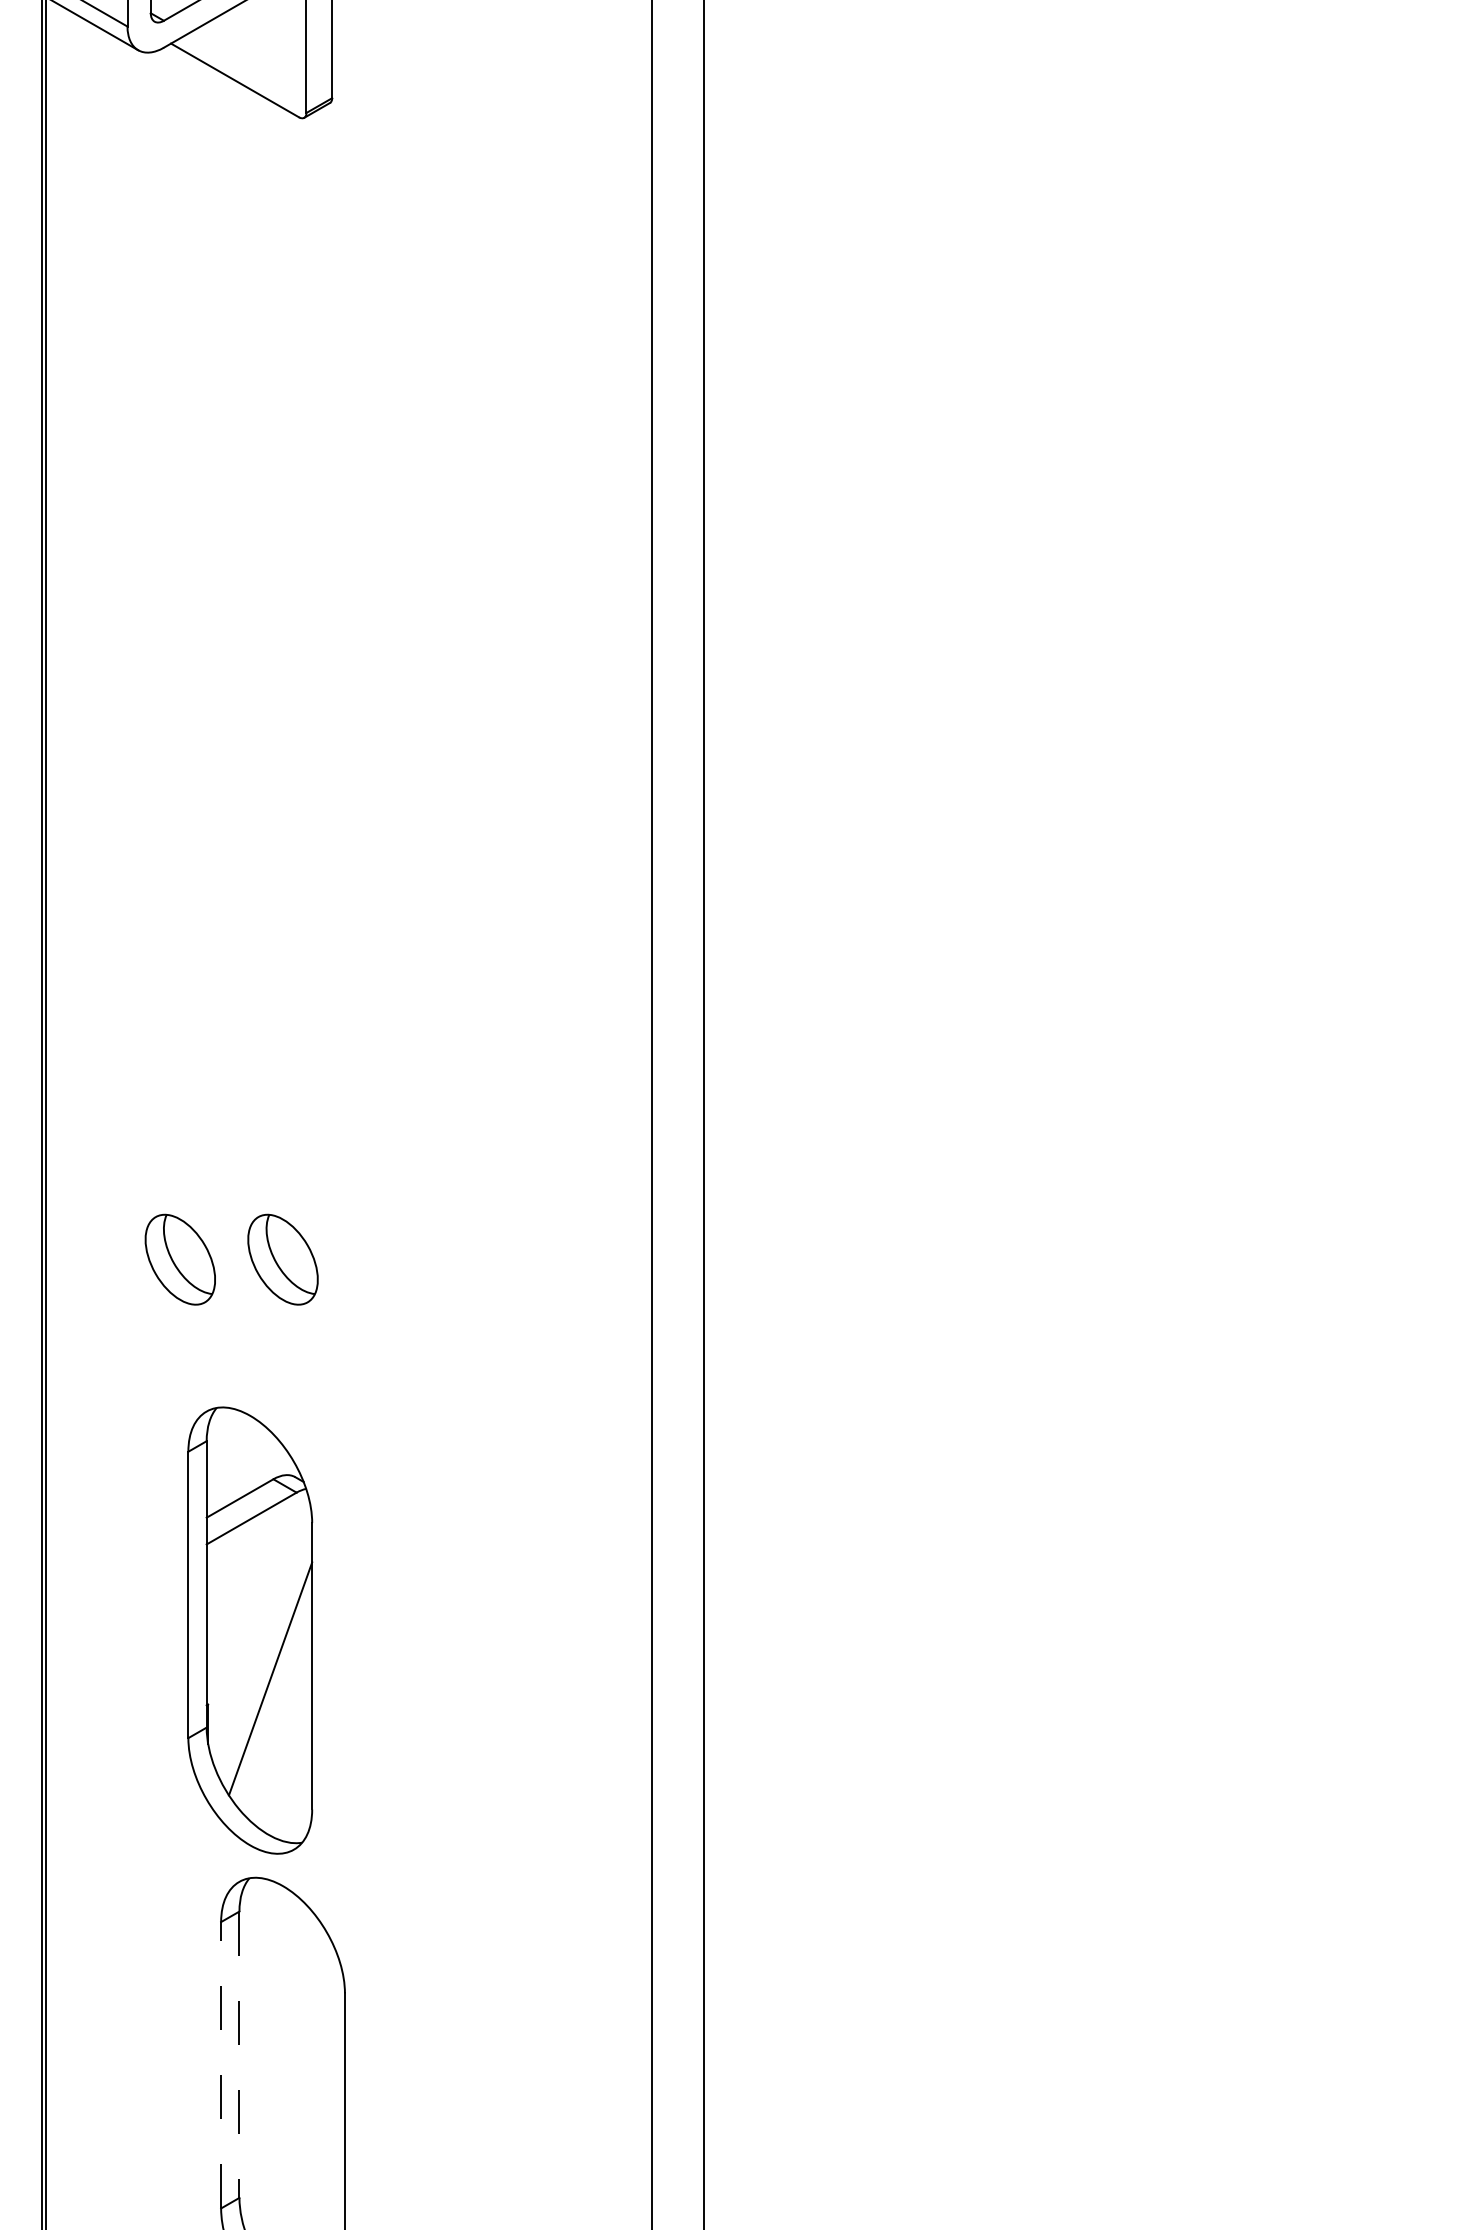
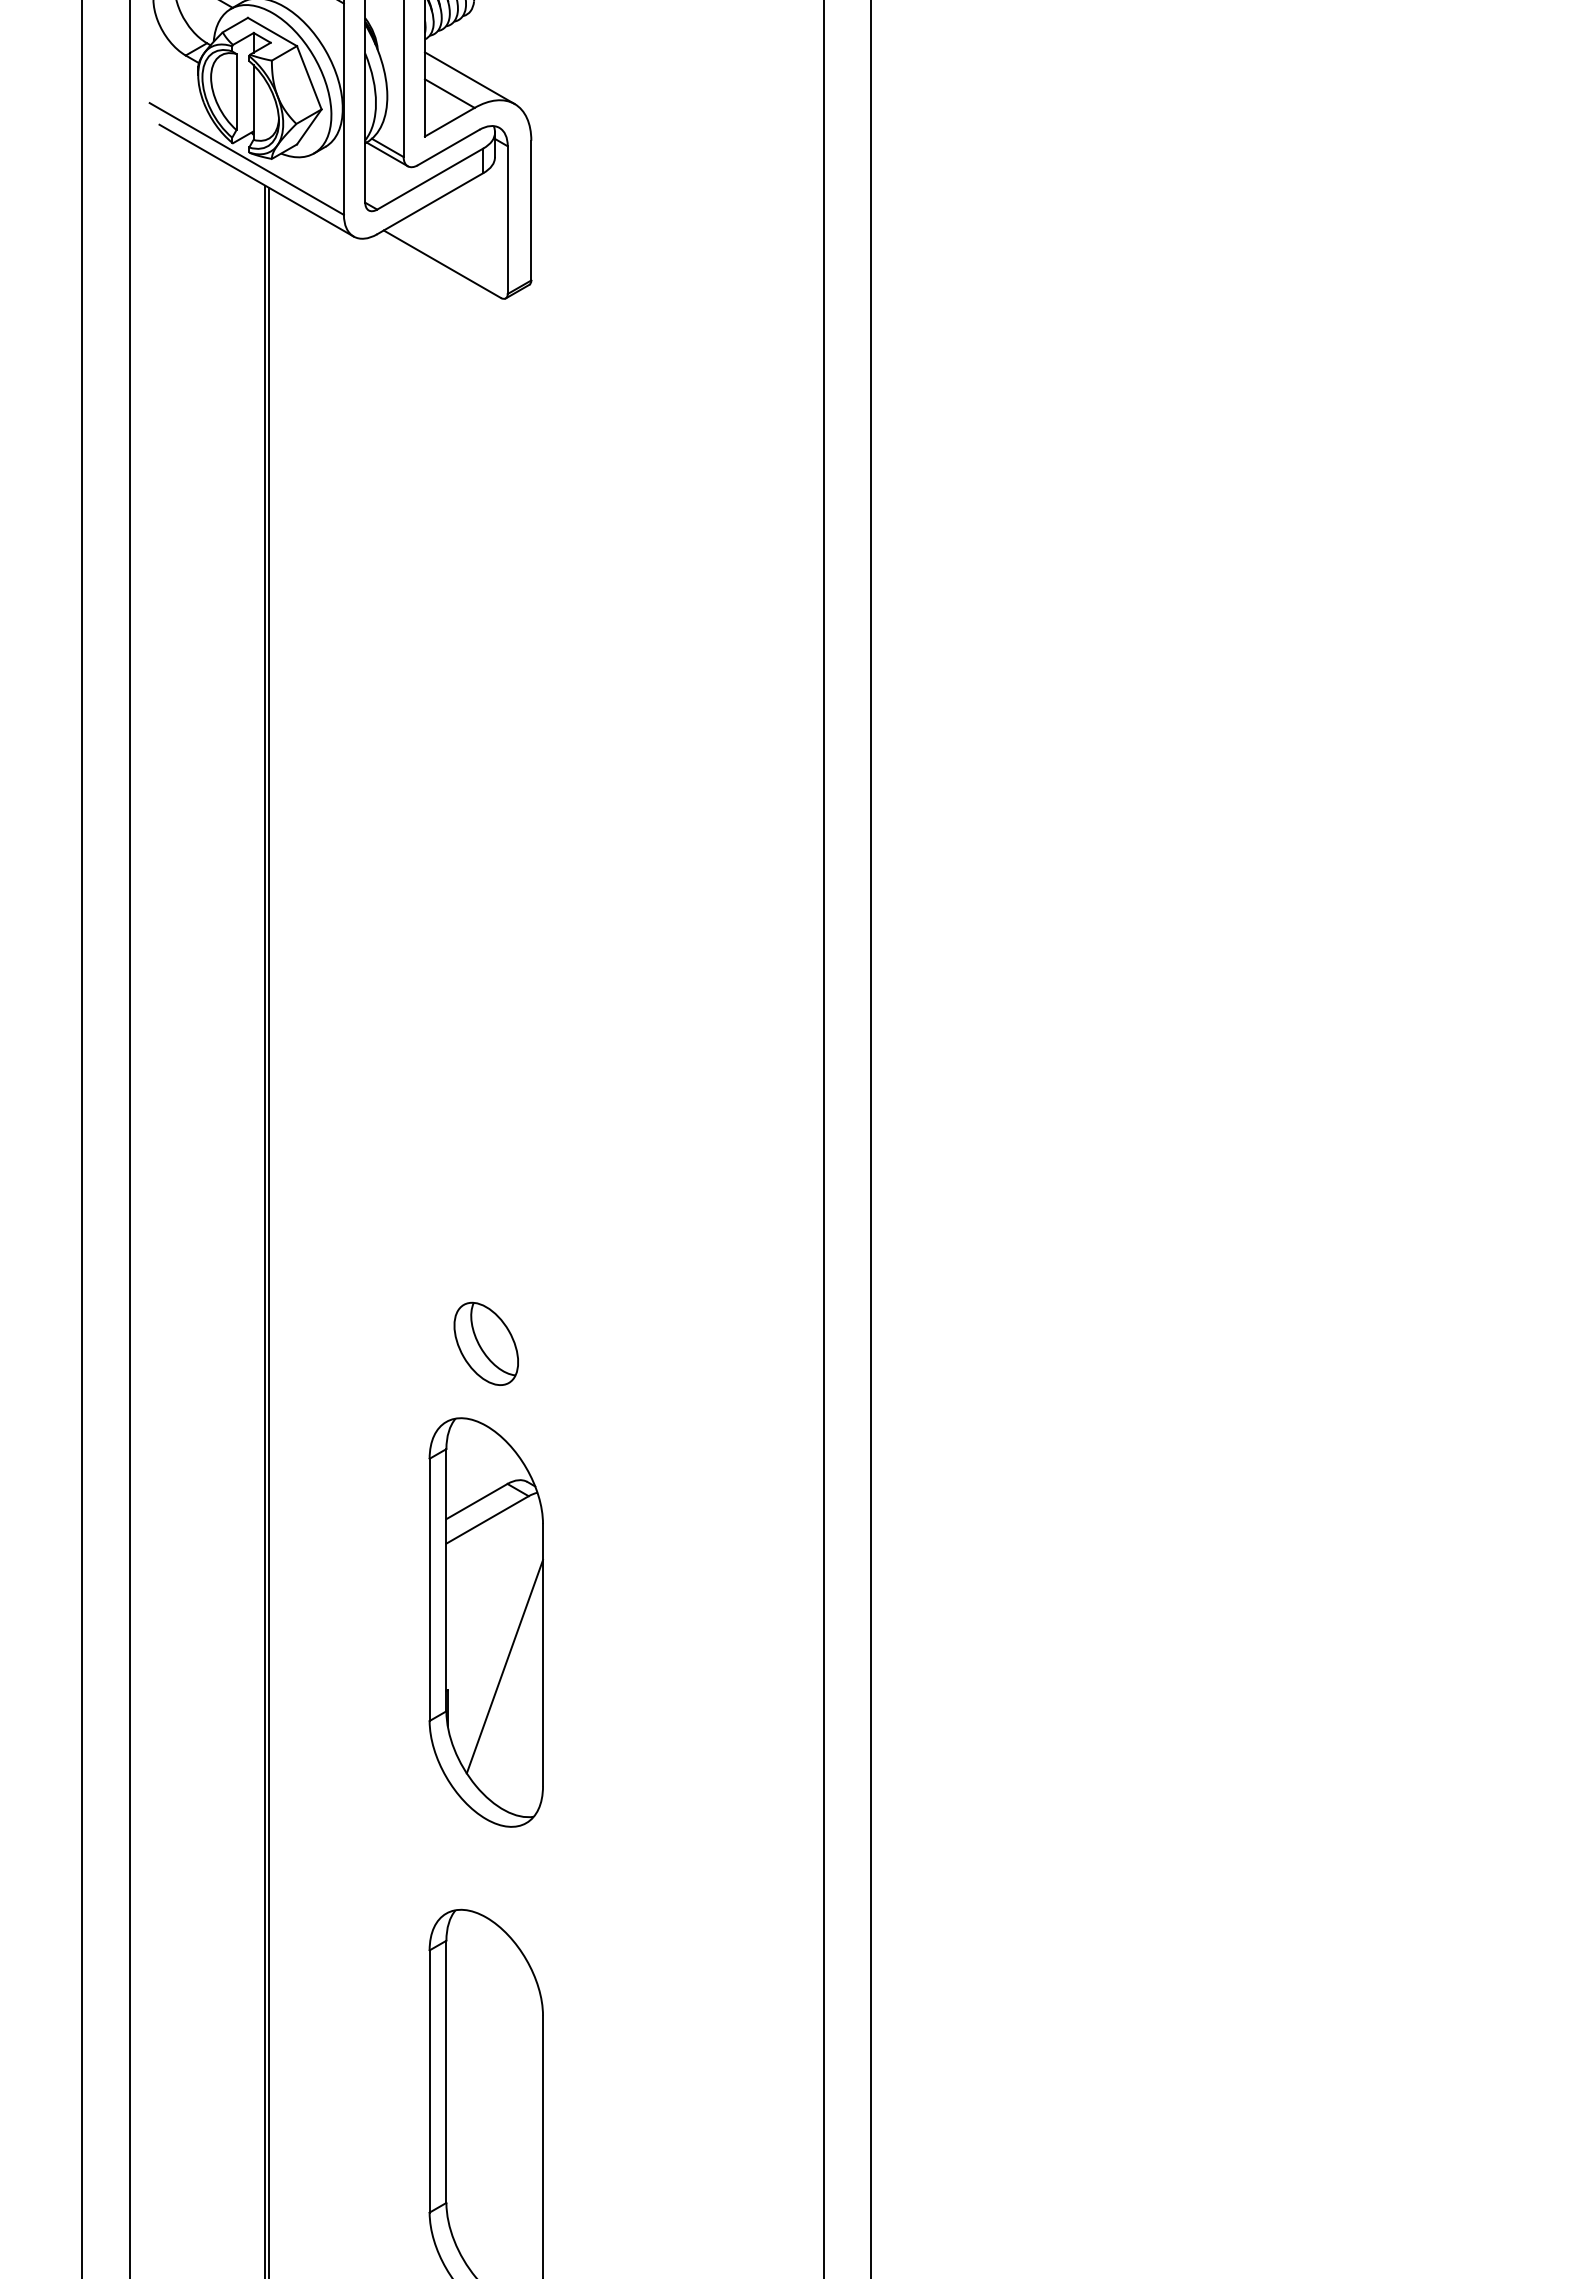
part: (179, 1259) -> (391, 1343), removed
part: (249, 1630) -> (485, 1622), moved
line: (239, 2055) -> (446, 2072), dashed -> solid
line: (220, 2065) -> (429, 2081), dashed -> solid

